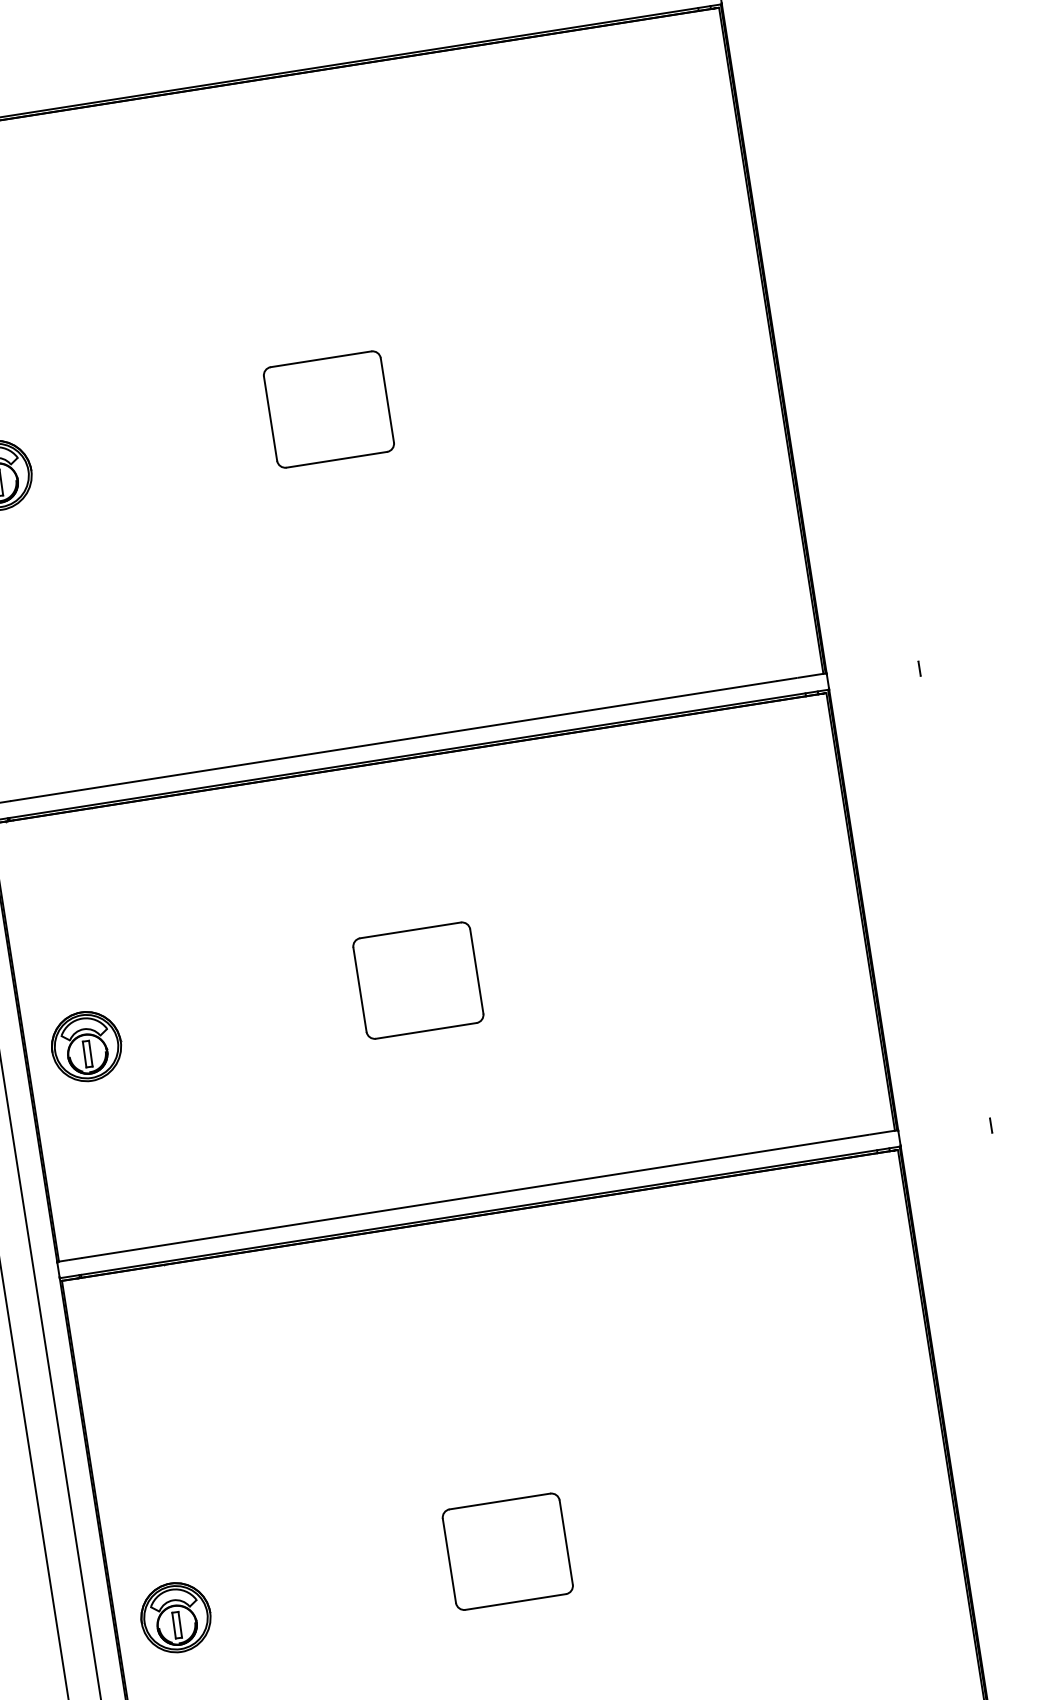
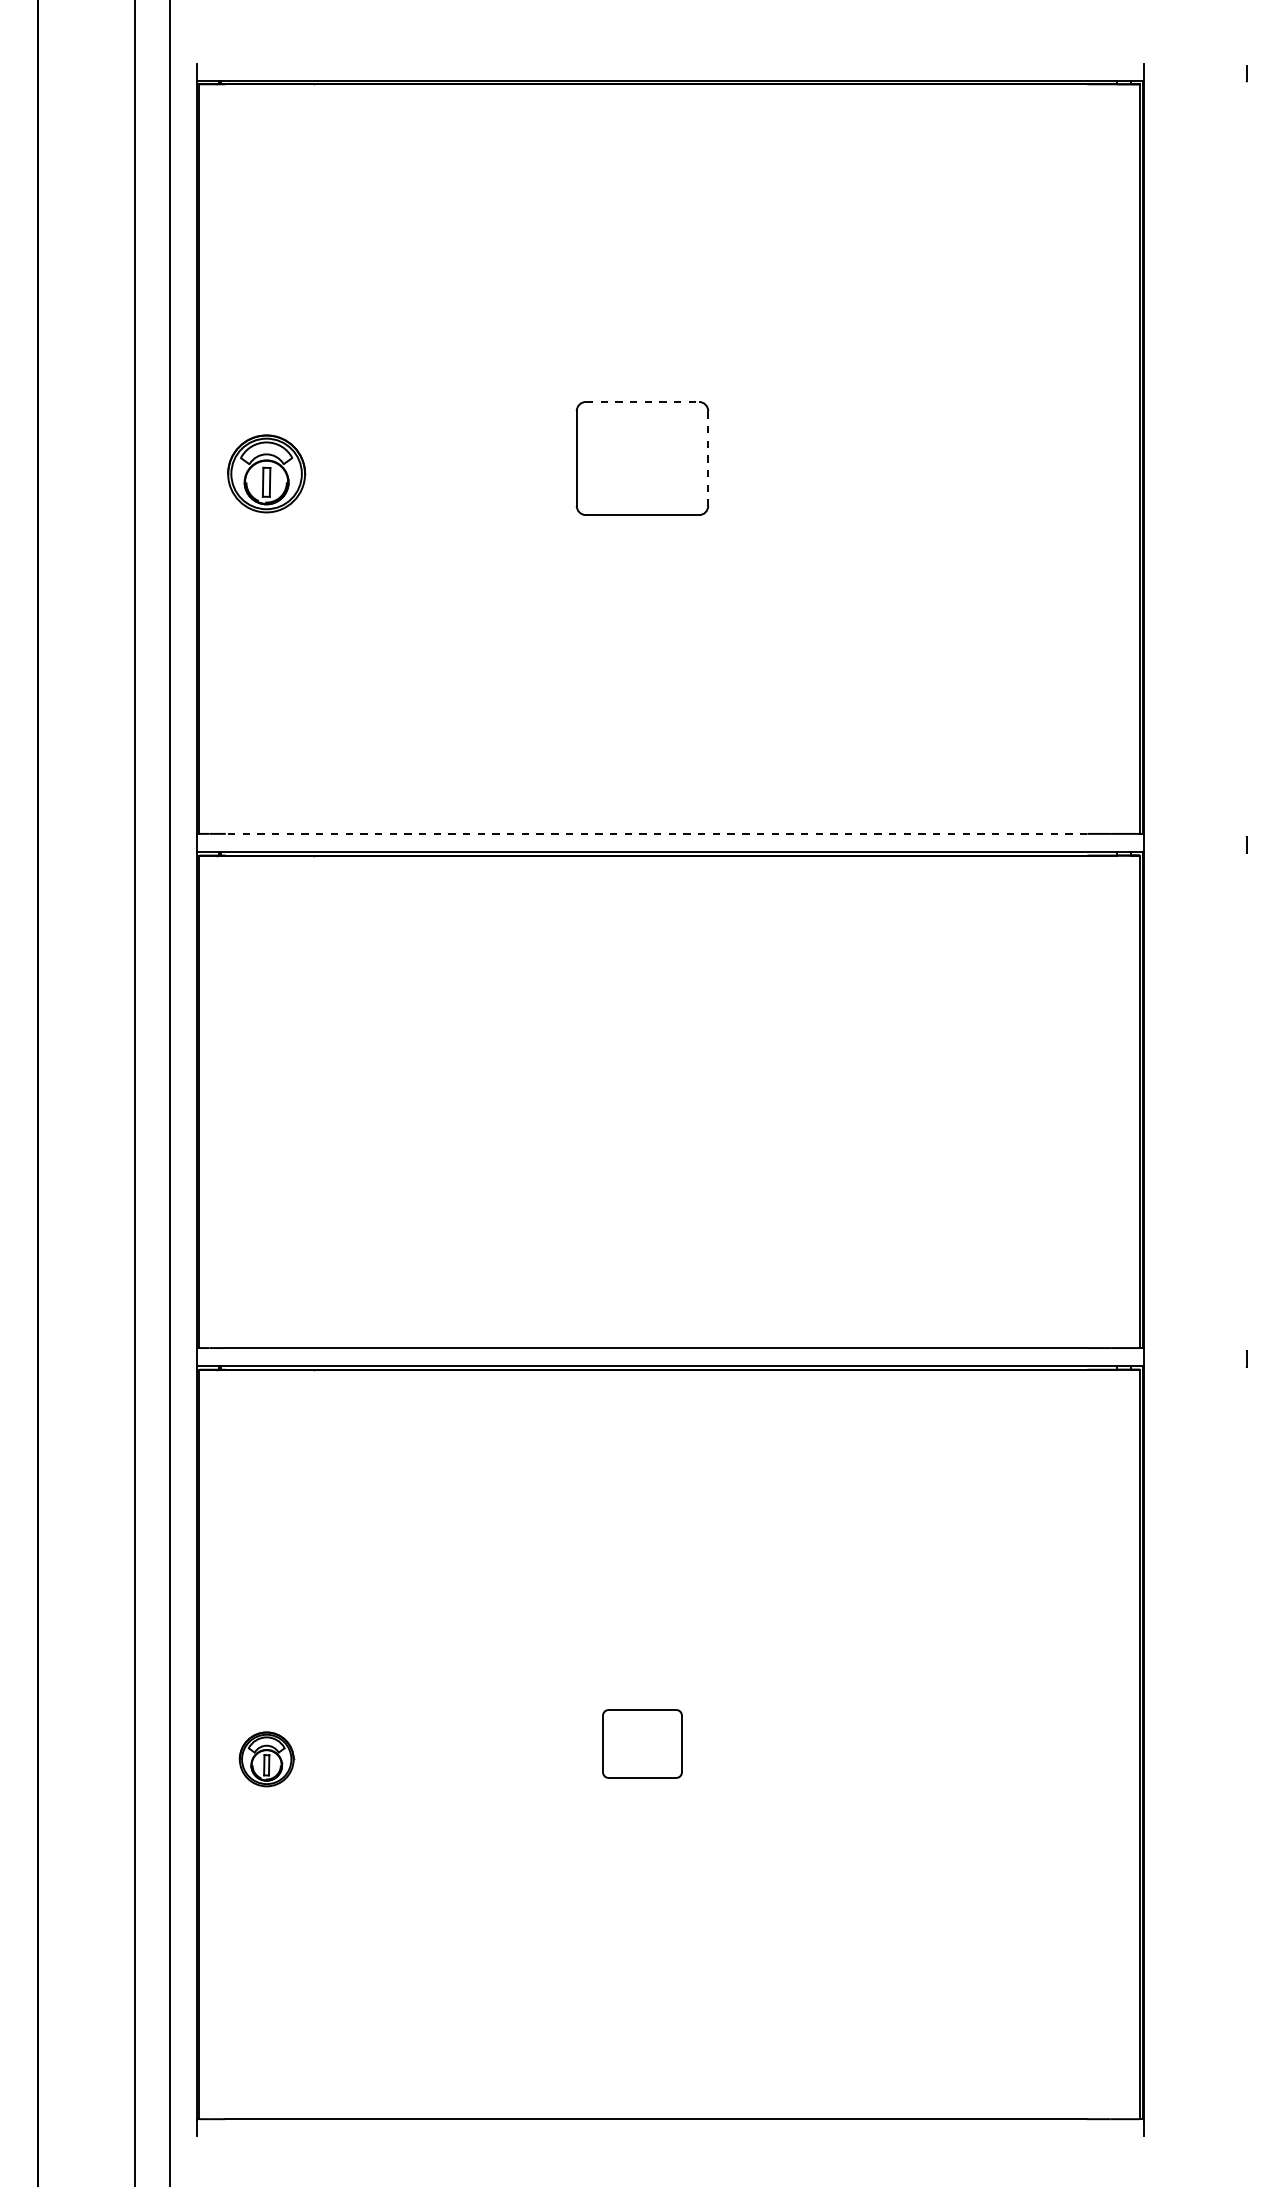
line: (321, 358) -> (642, 401), solid -> dashed
line: (387, 401) -> (708, 459), solid -> dashed
line: (393, 740) -> (656, 833), solid -> dashed
part: (418, 979) -> (642, 1100), removed
part: (86, 1046) -> (266, 1116), removed
part: (507, 1551) -> (642, 1743), size x0.6
part: (175, 1617) -> (266, 1759), size x0.7

